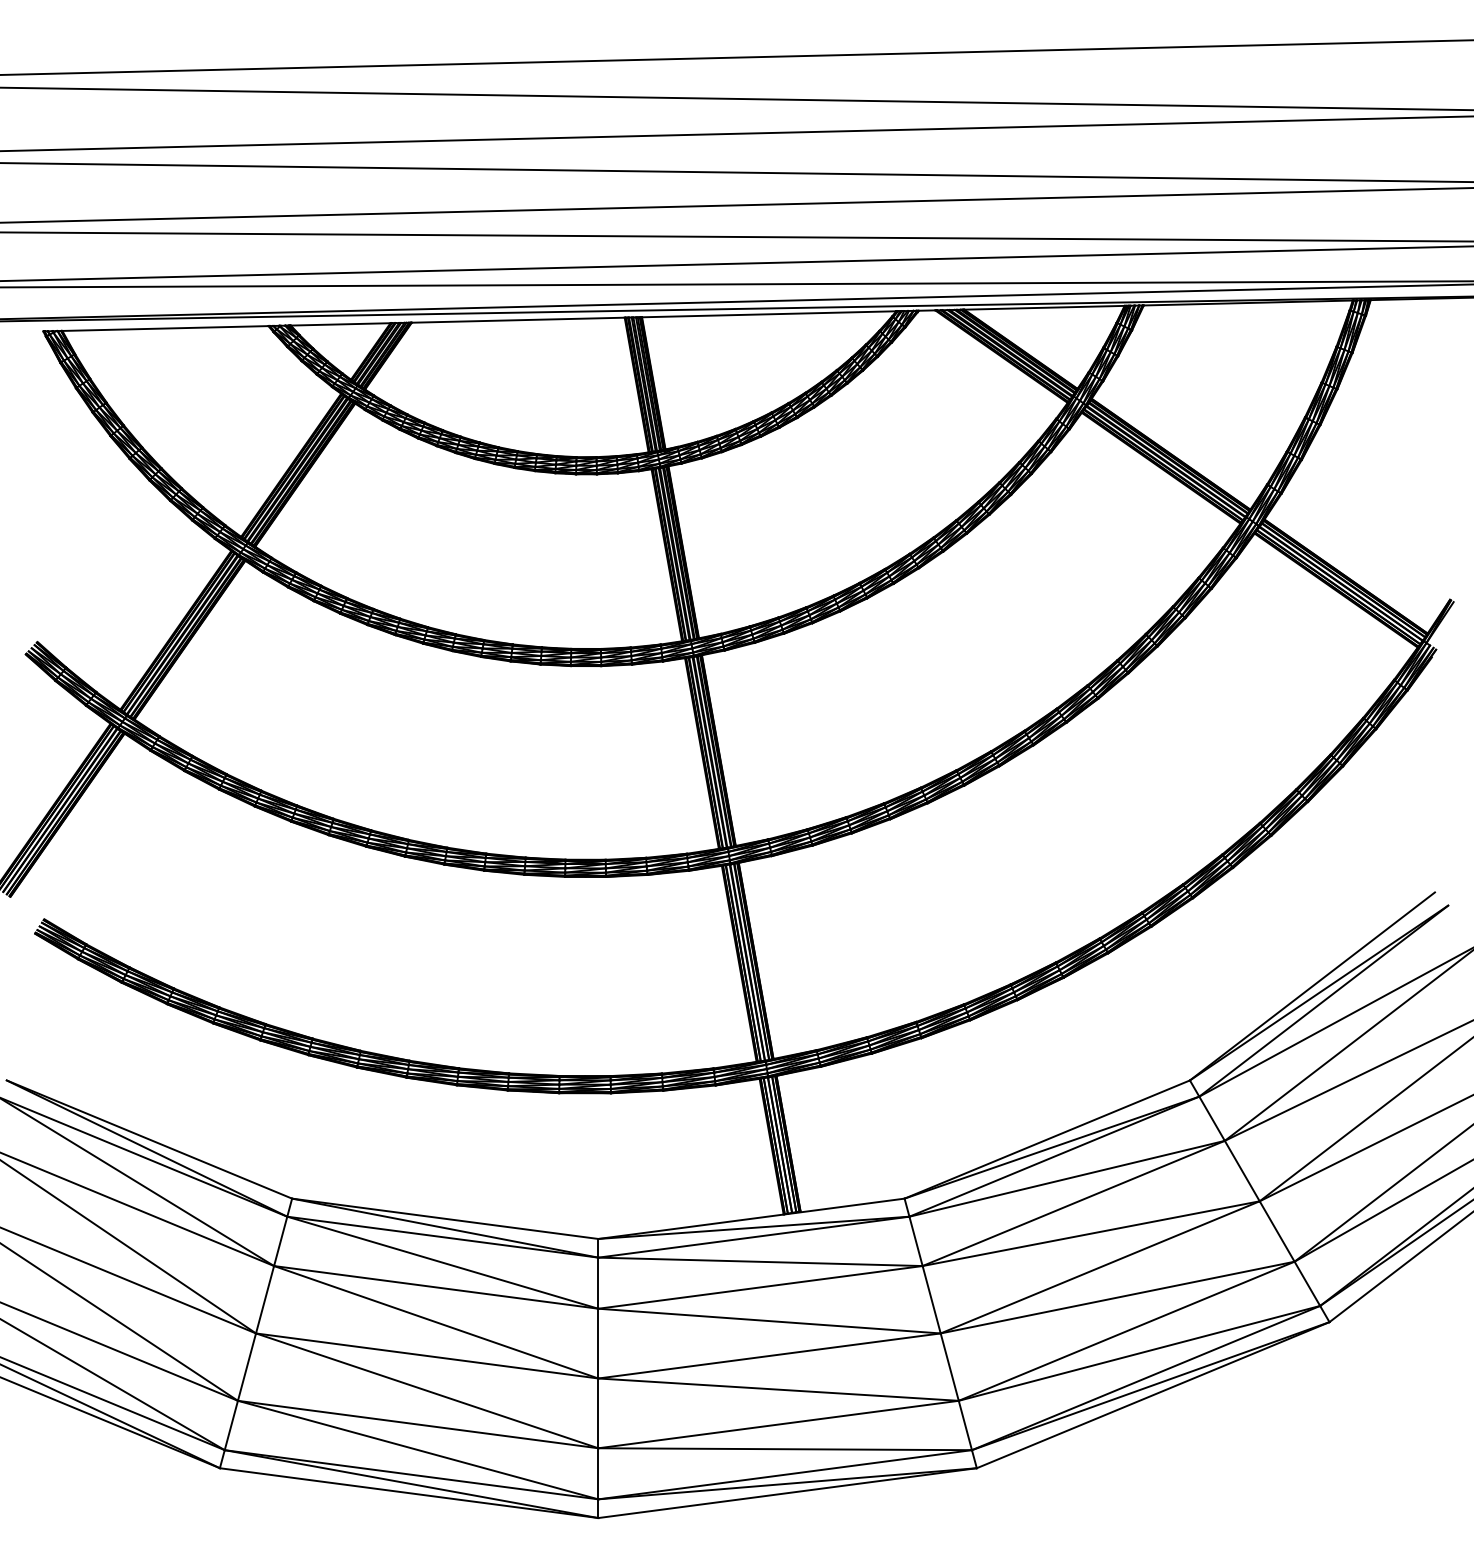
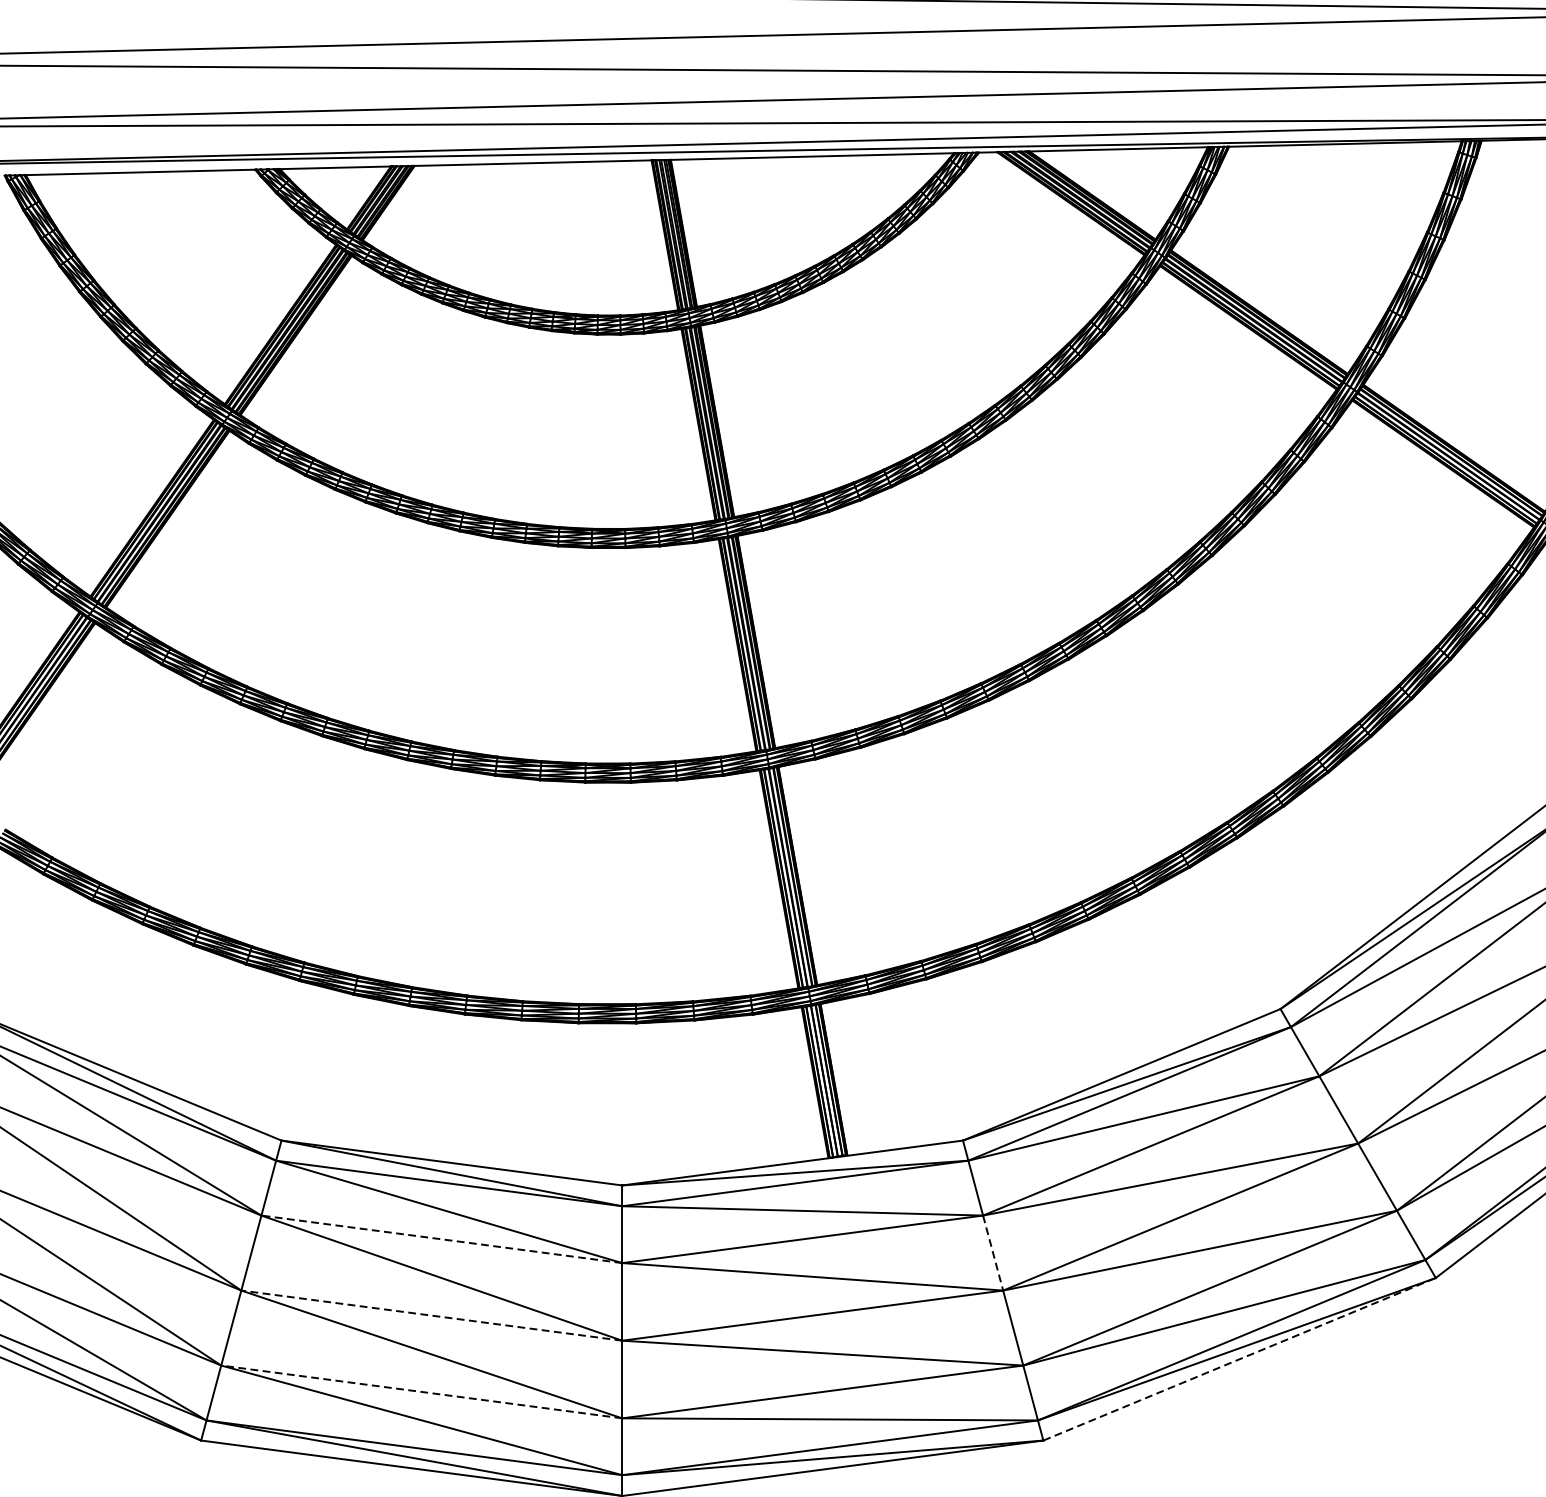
line: (436, 1287) -> (442, 1239), solid -> dashed
line: (931, 1299) -> (992, 1252), solid -> dashed
line: (427, 1355) -> (432, 1315), solid -> dashed
line: (1153, 1395) -> (1239, 1359), solid -> dashed
line: (418, 1424) -> (422, 1391), solid -> dashed

